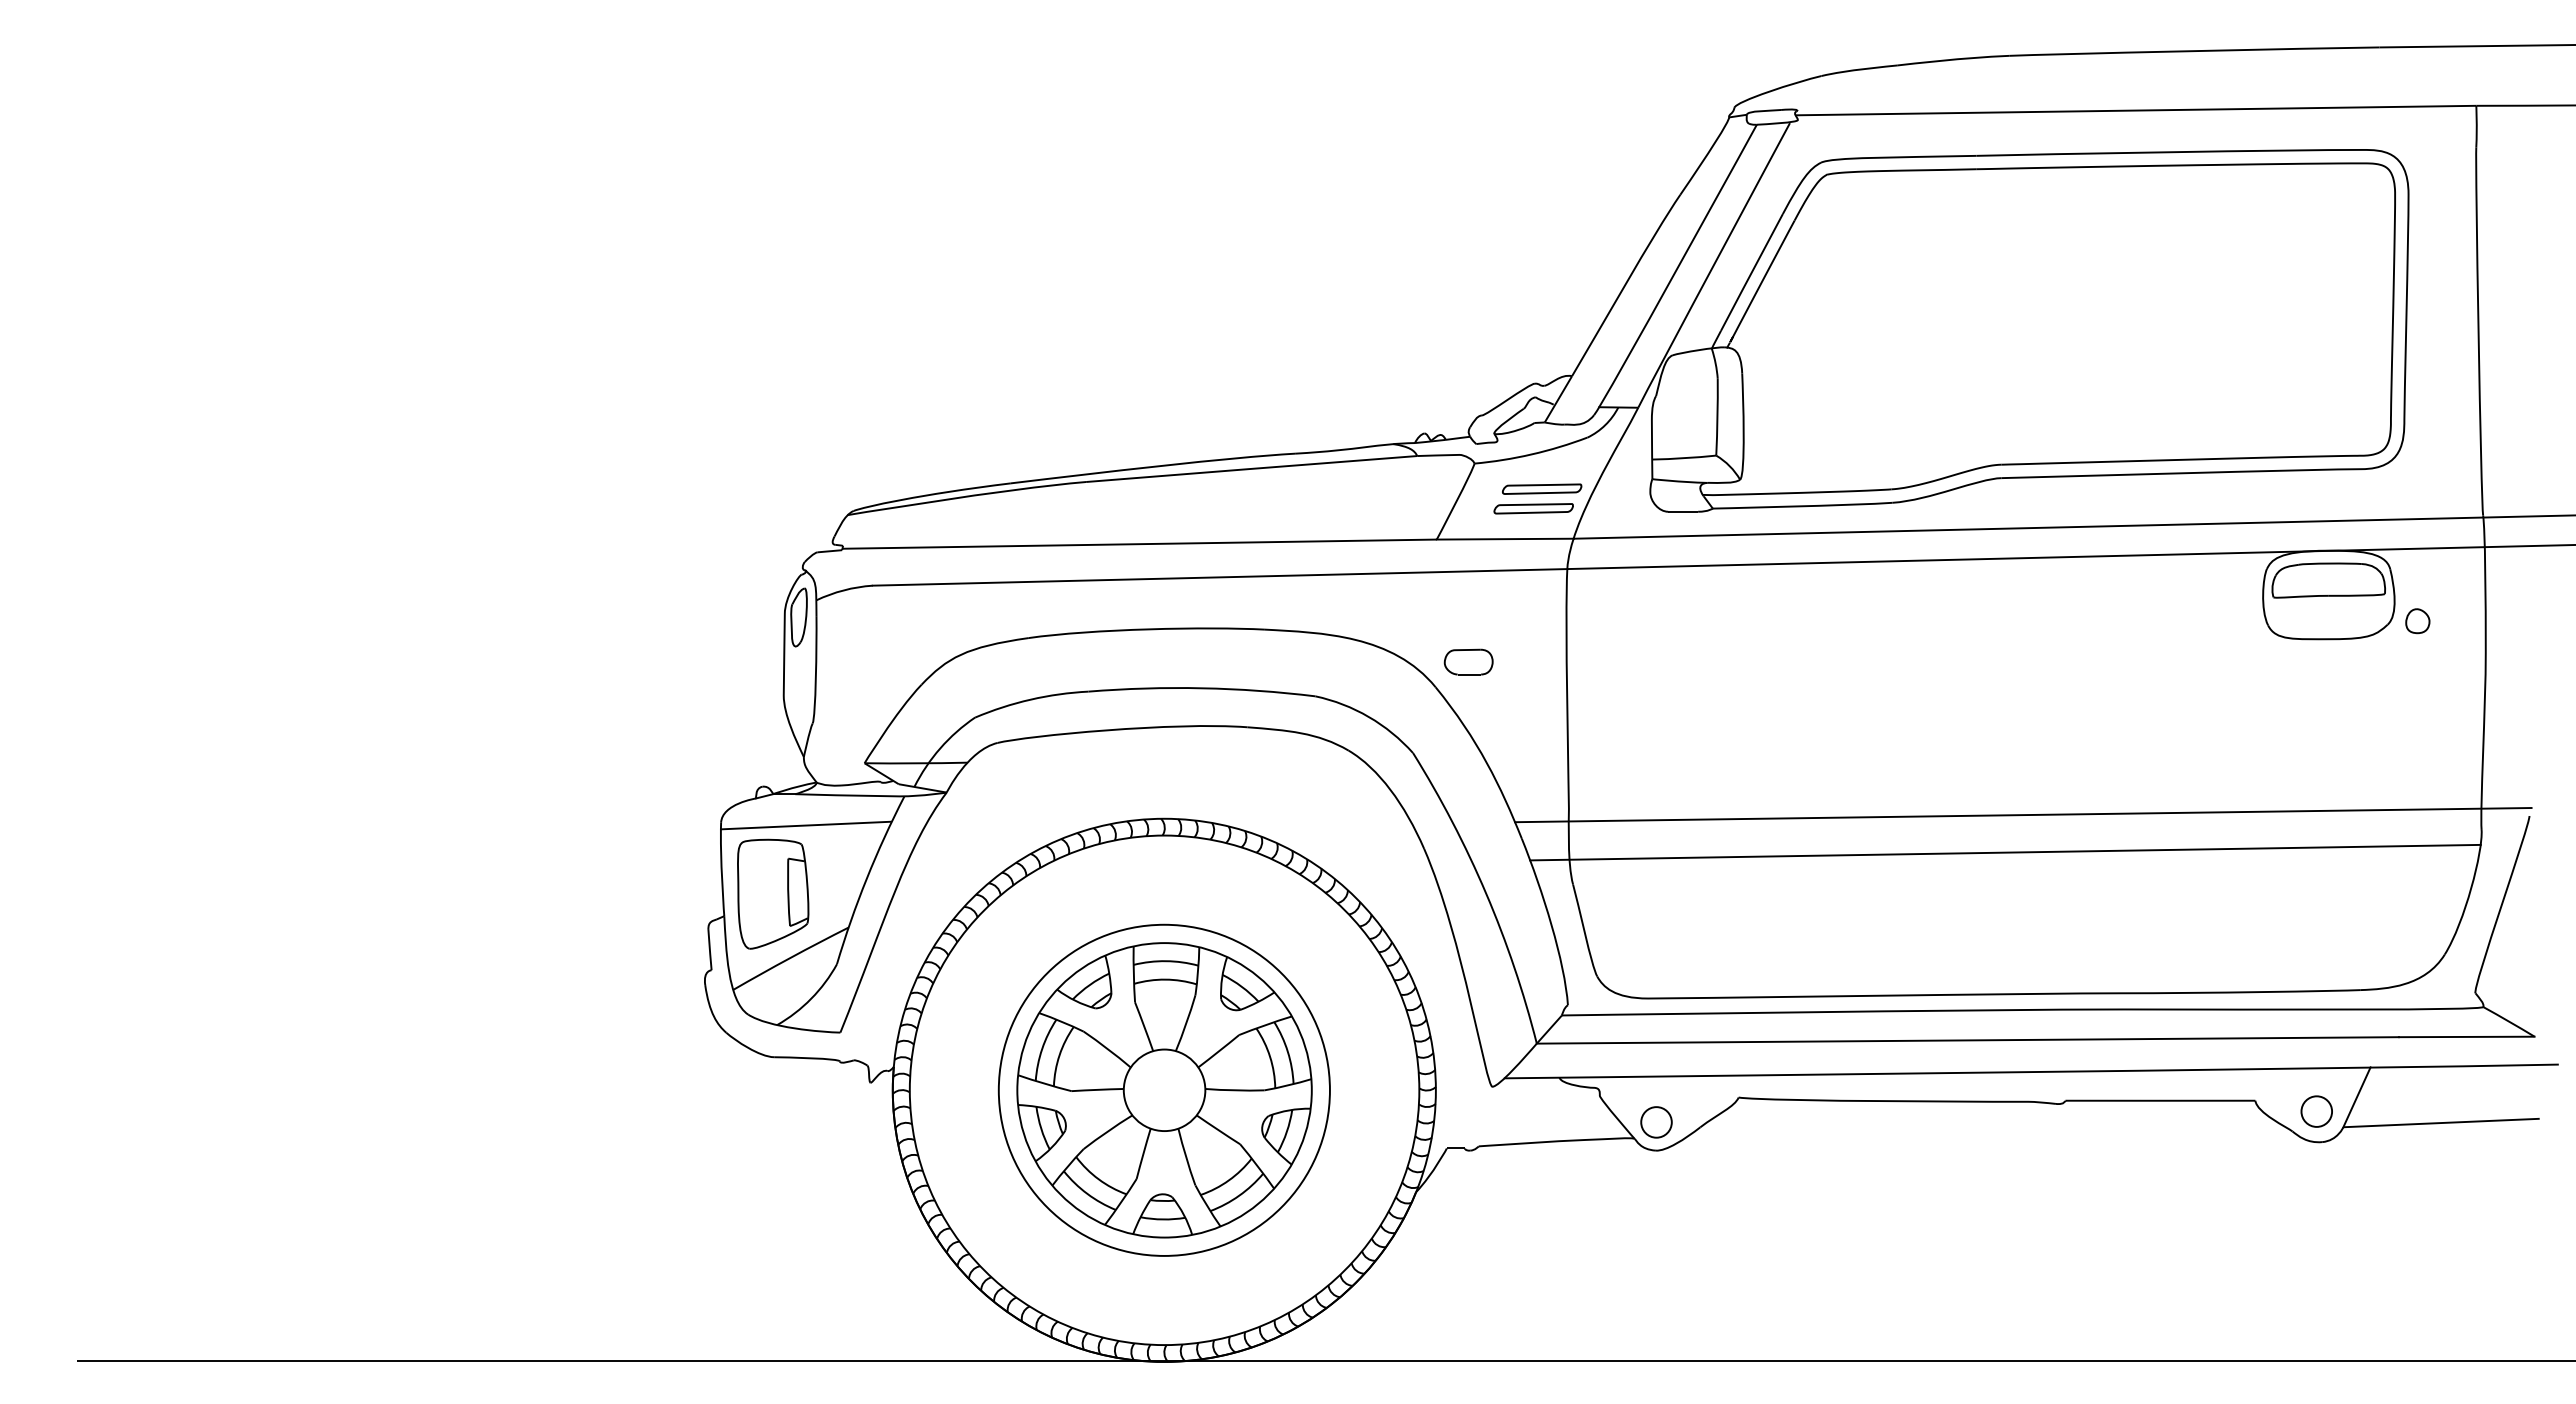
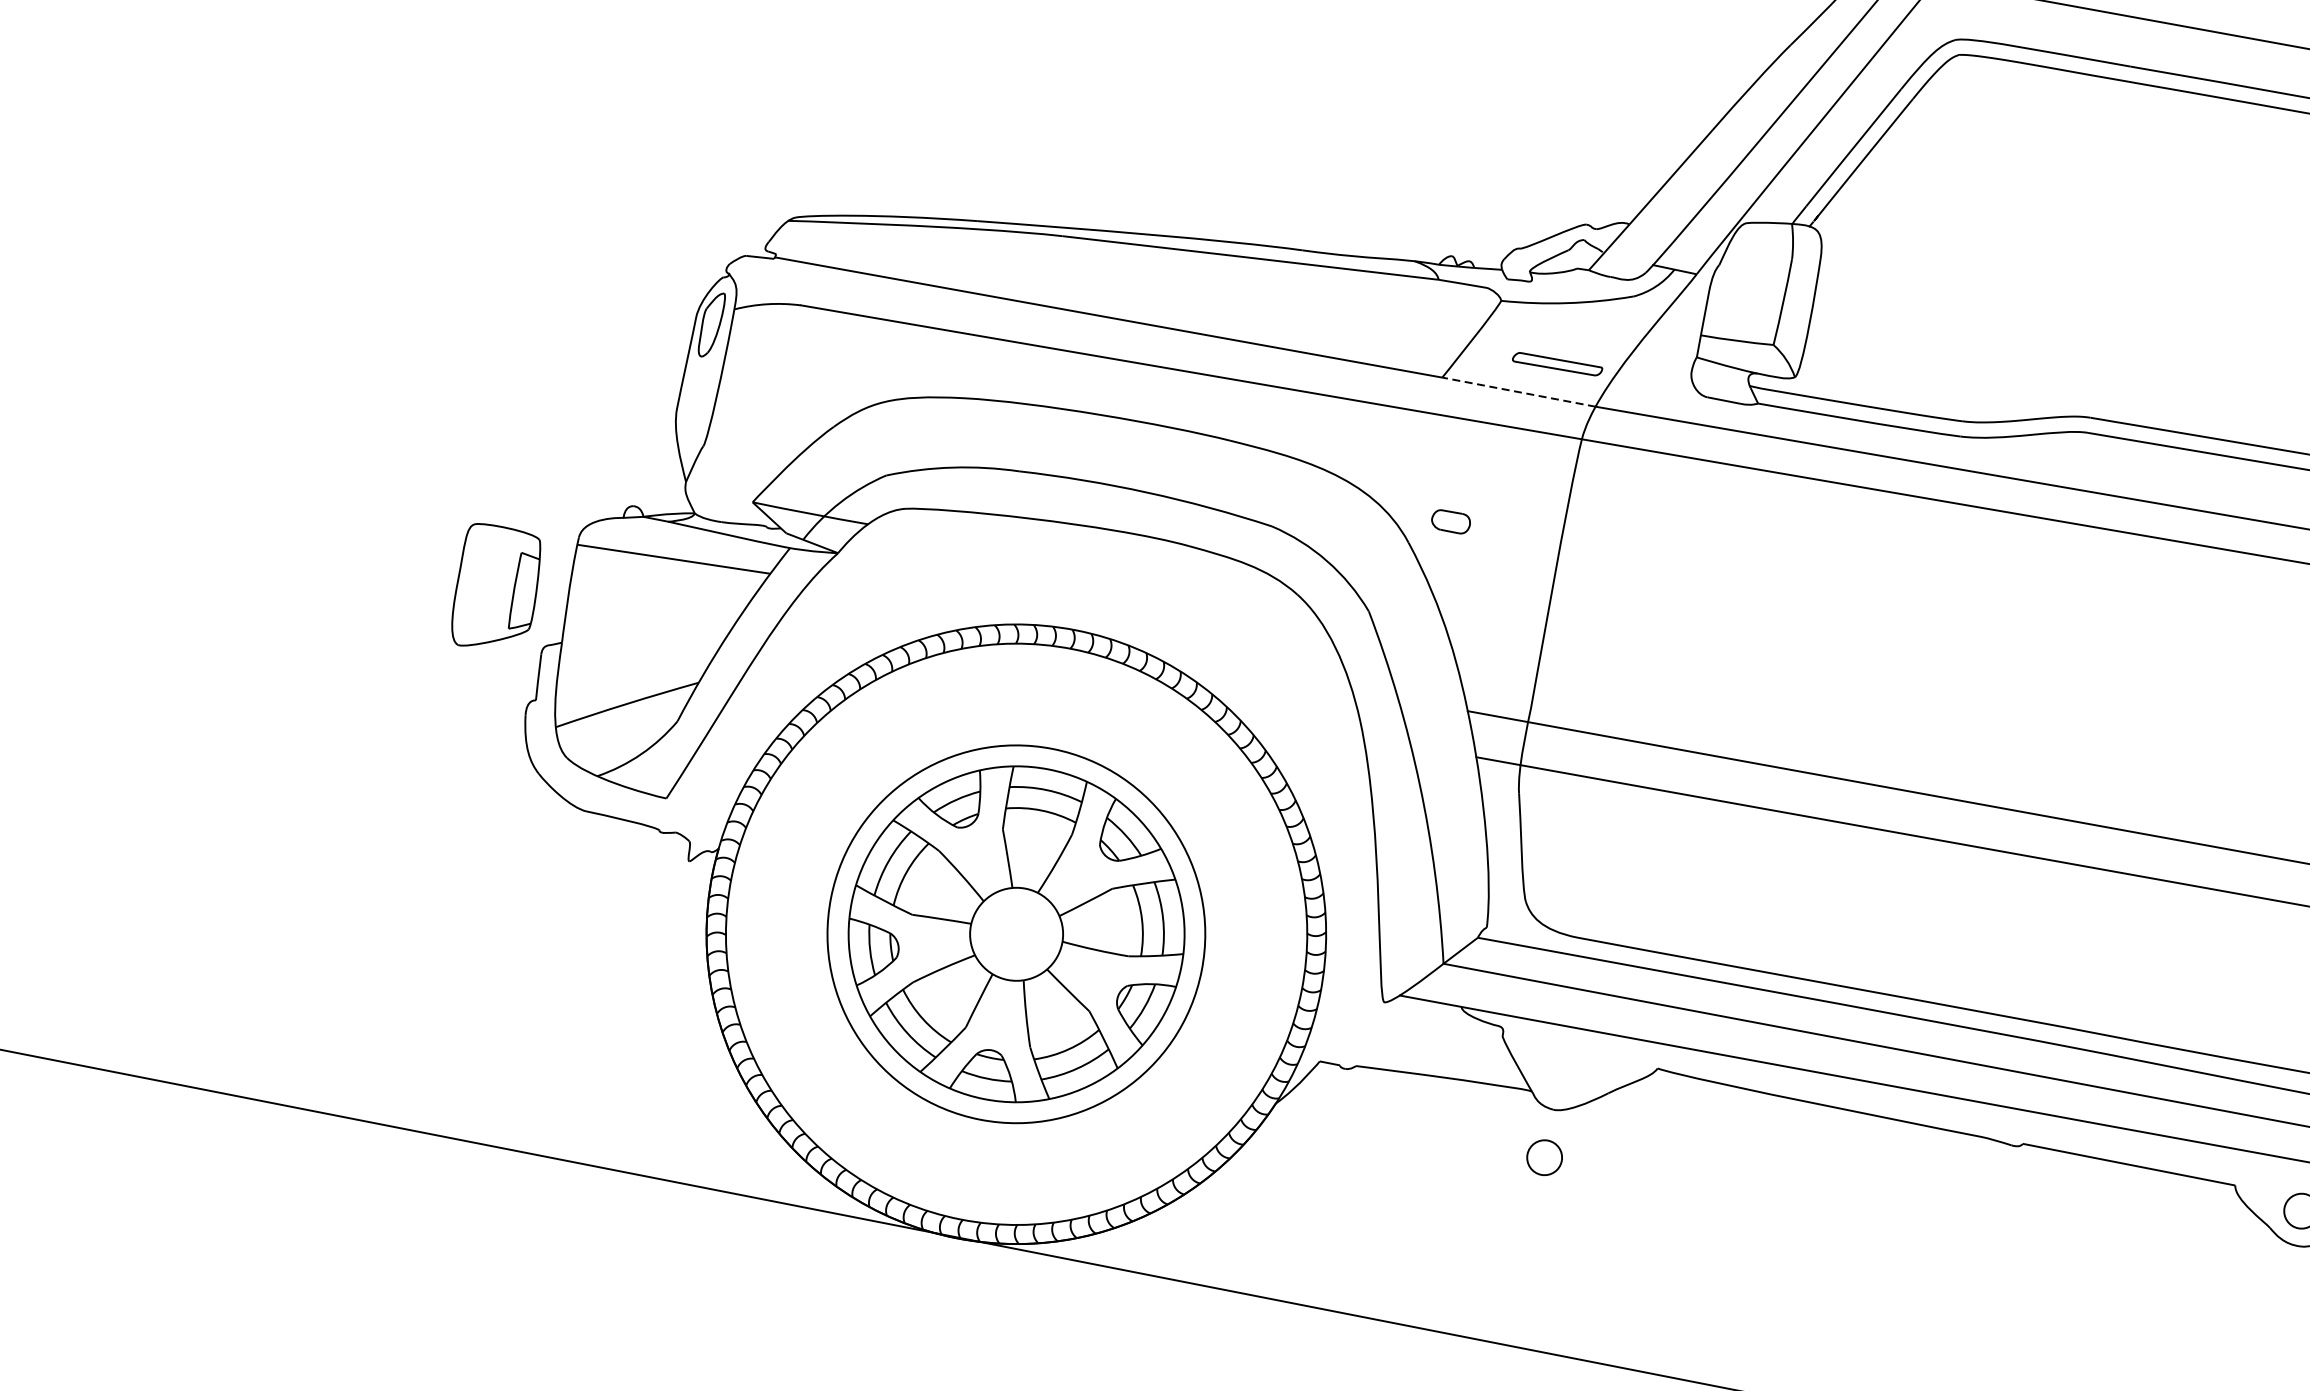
part: (1542, 488) -> (1571, 343), removed
line: (1504, 539) -> (1518, 392), solid -> dashed
part: (1468, 661) -> (1450, 521), size x0.7
part: (773, 893) -> (497, 588), moved
part: (1656, 1122) -> (1544, 1157), moved

